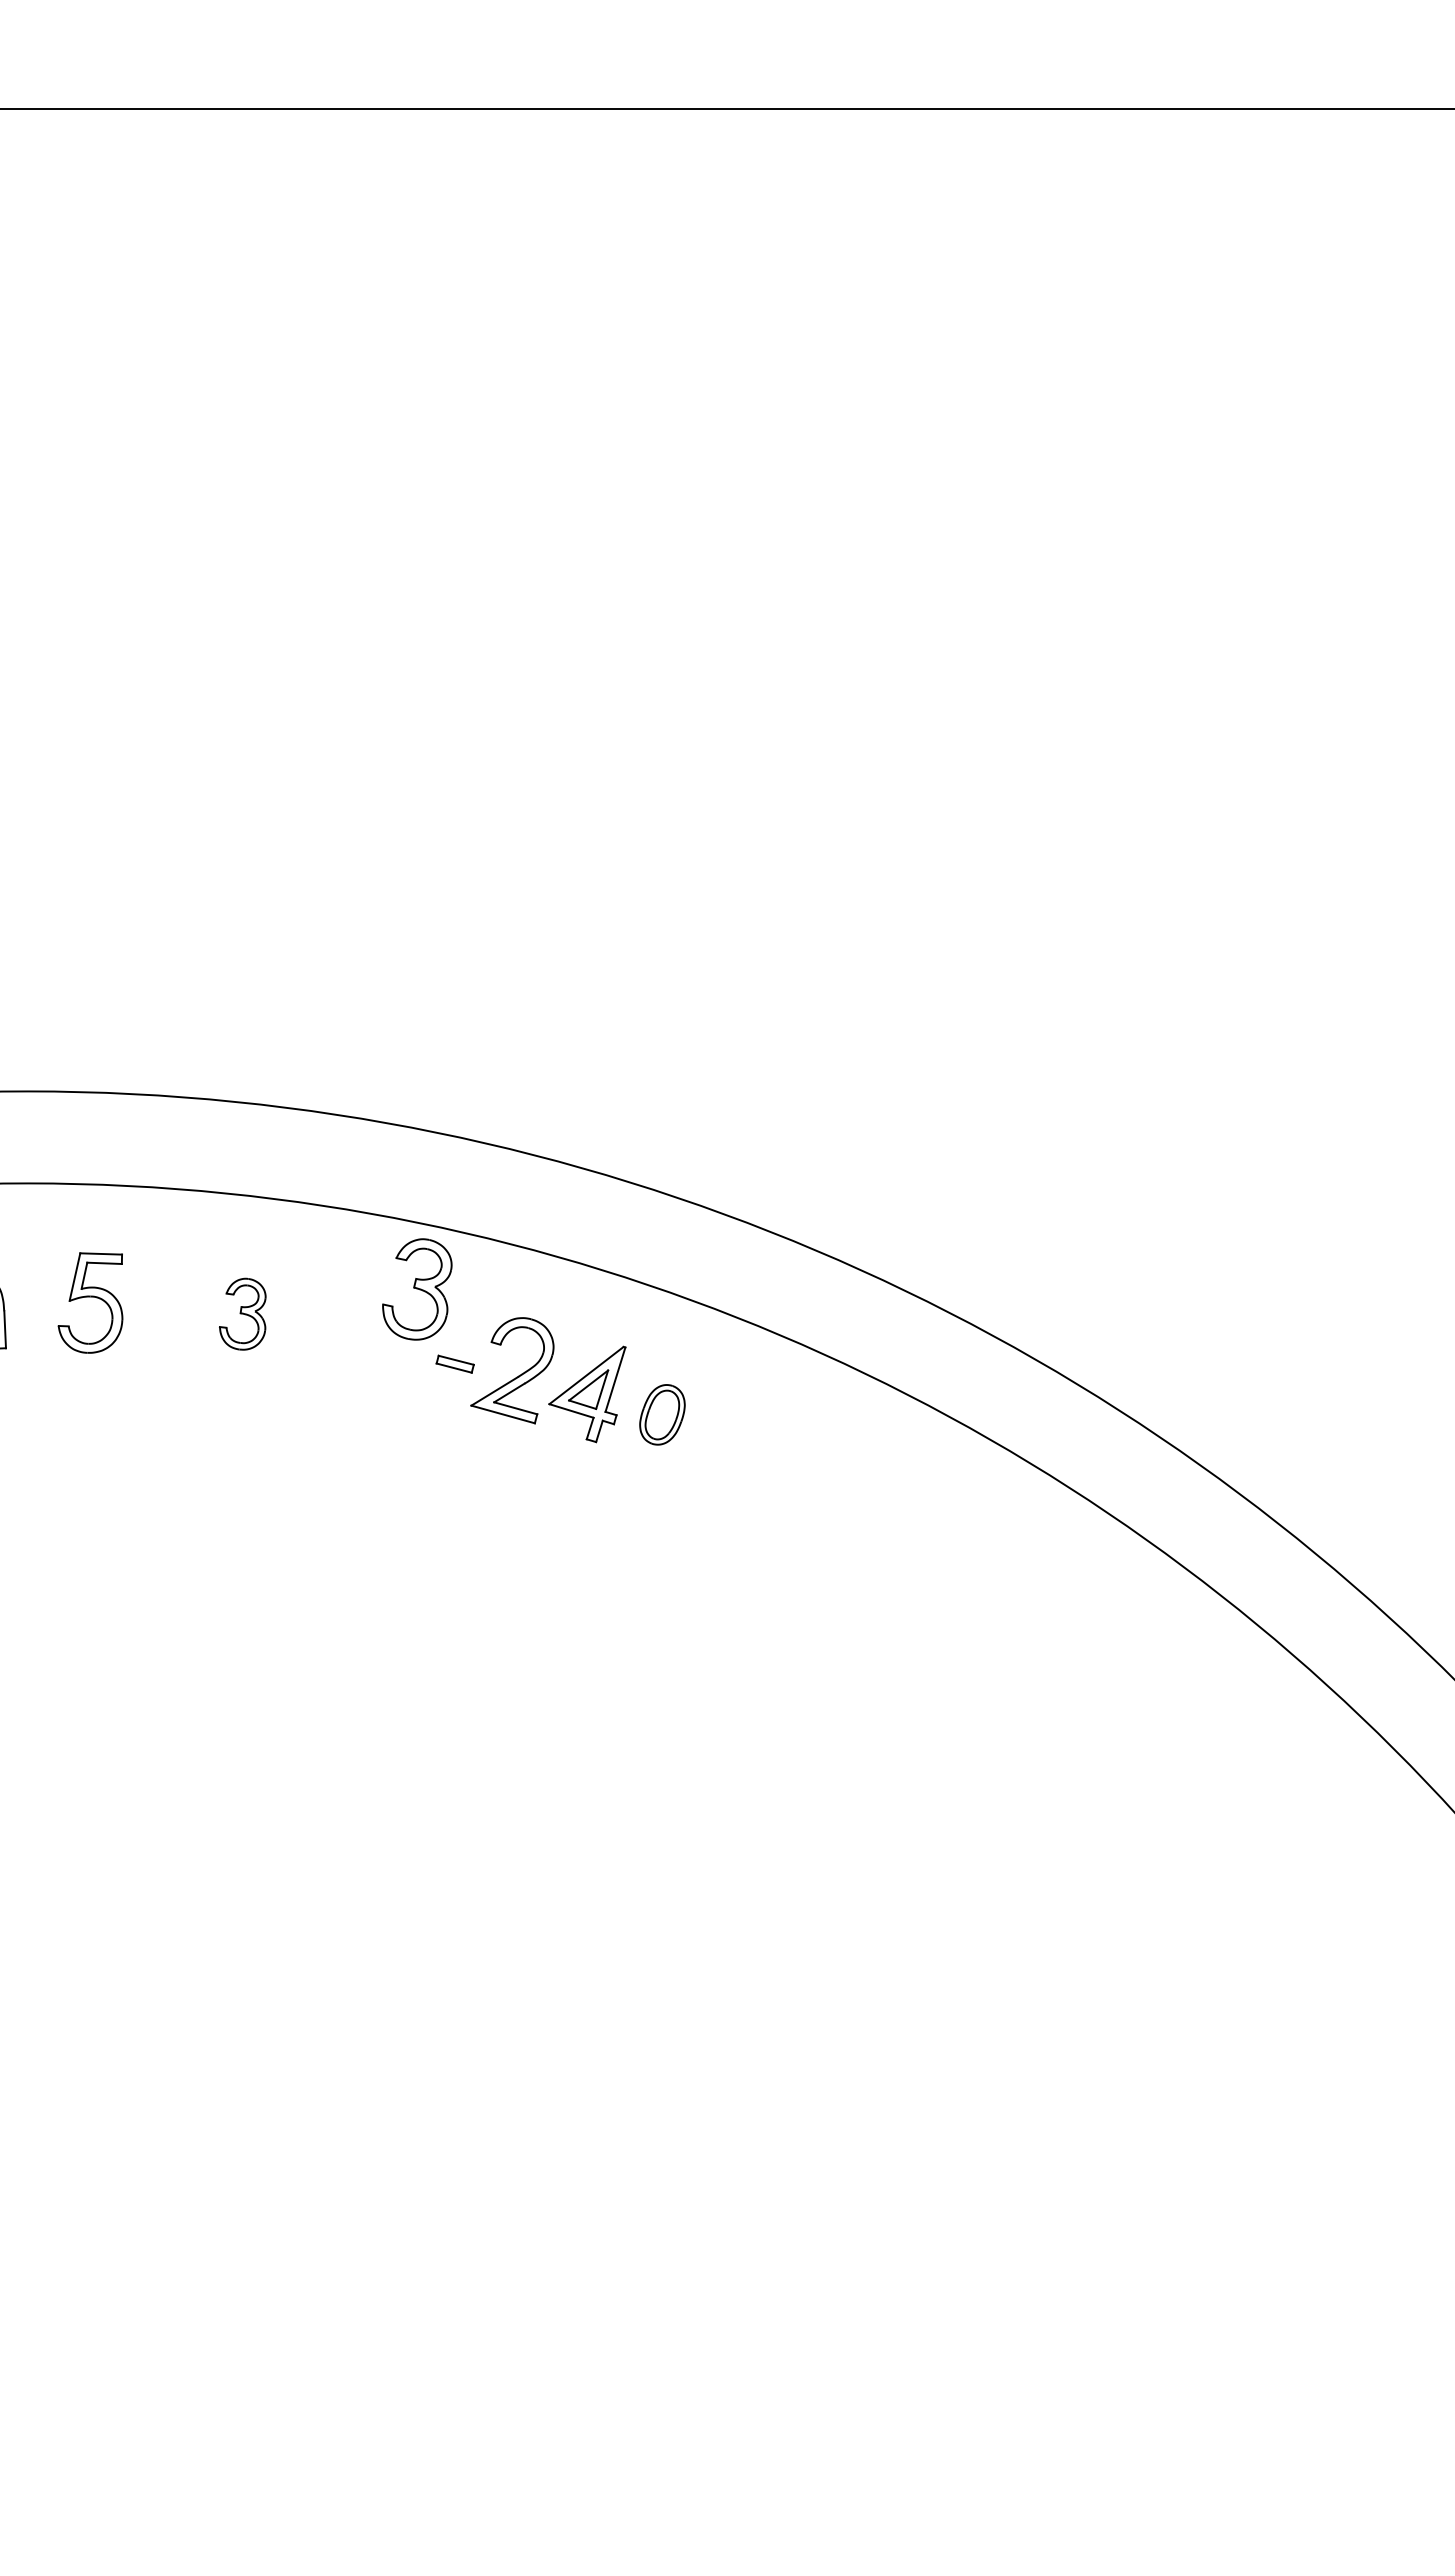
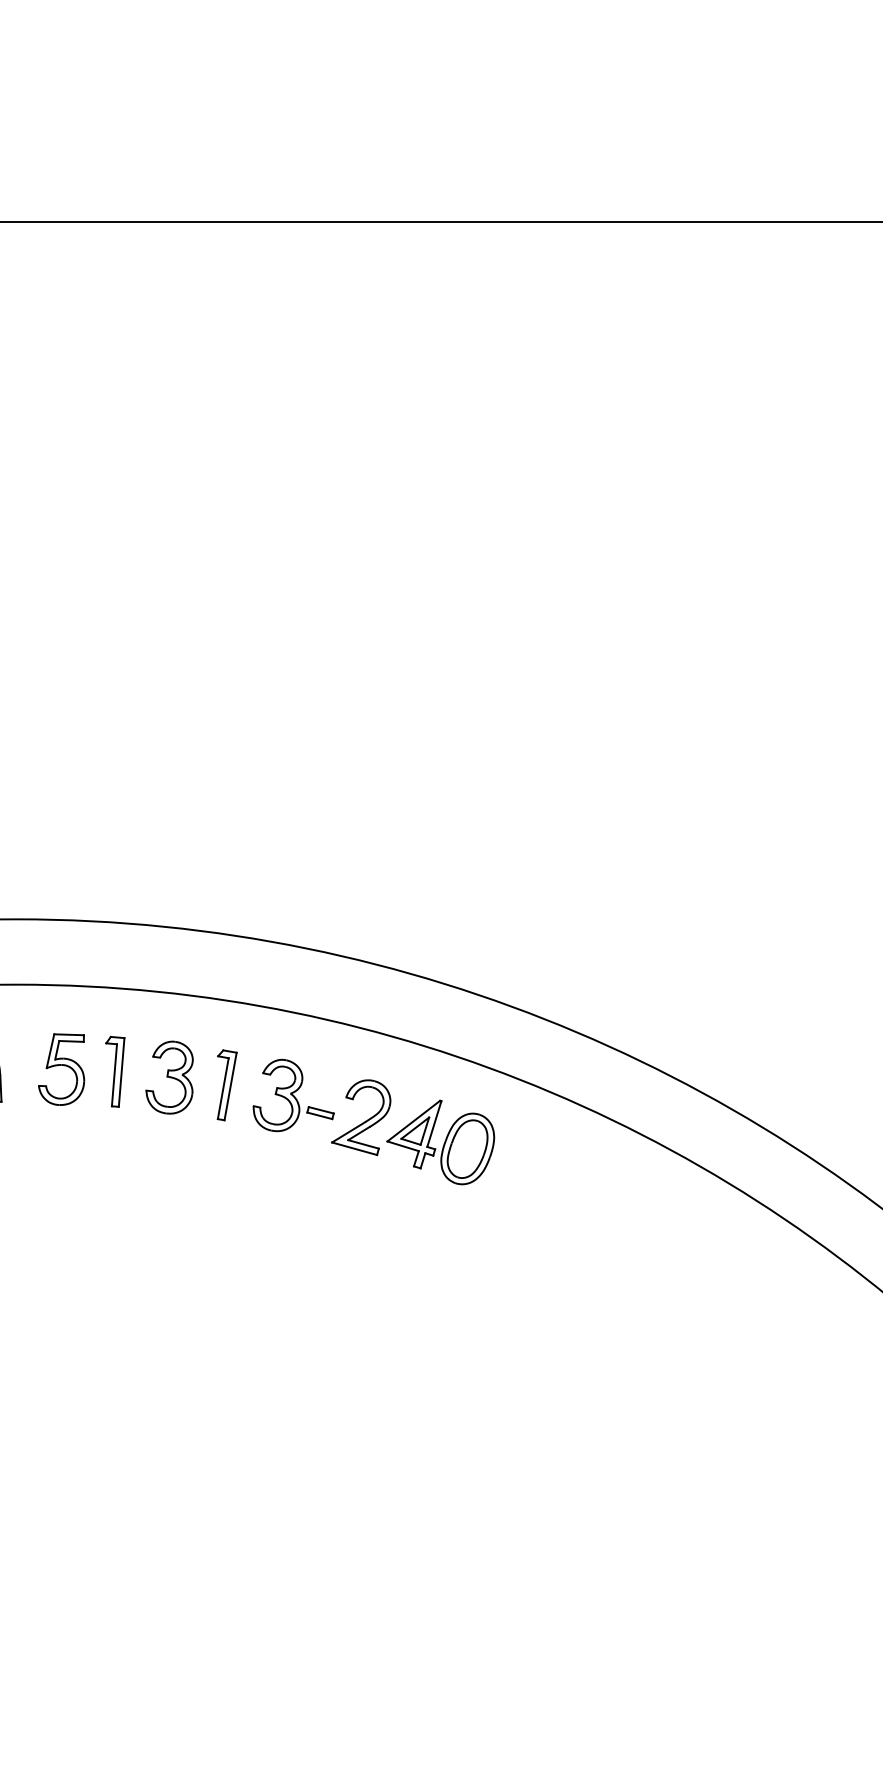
part: (417, 1289) -> (278, 1095), moved
part: (166, 1306) -> (115, 1072), added
part: (242, 1313) -> (169, 1077), size x1.43
part: (323, 1324) -> (227, 1084), added
part: (662, 1414) -> (467, 1148), size x1.67

